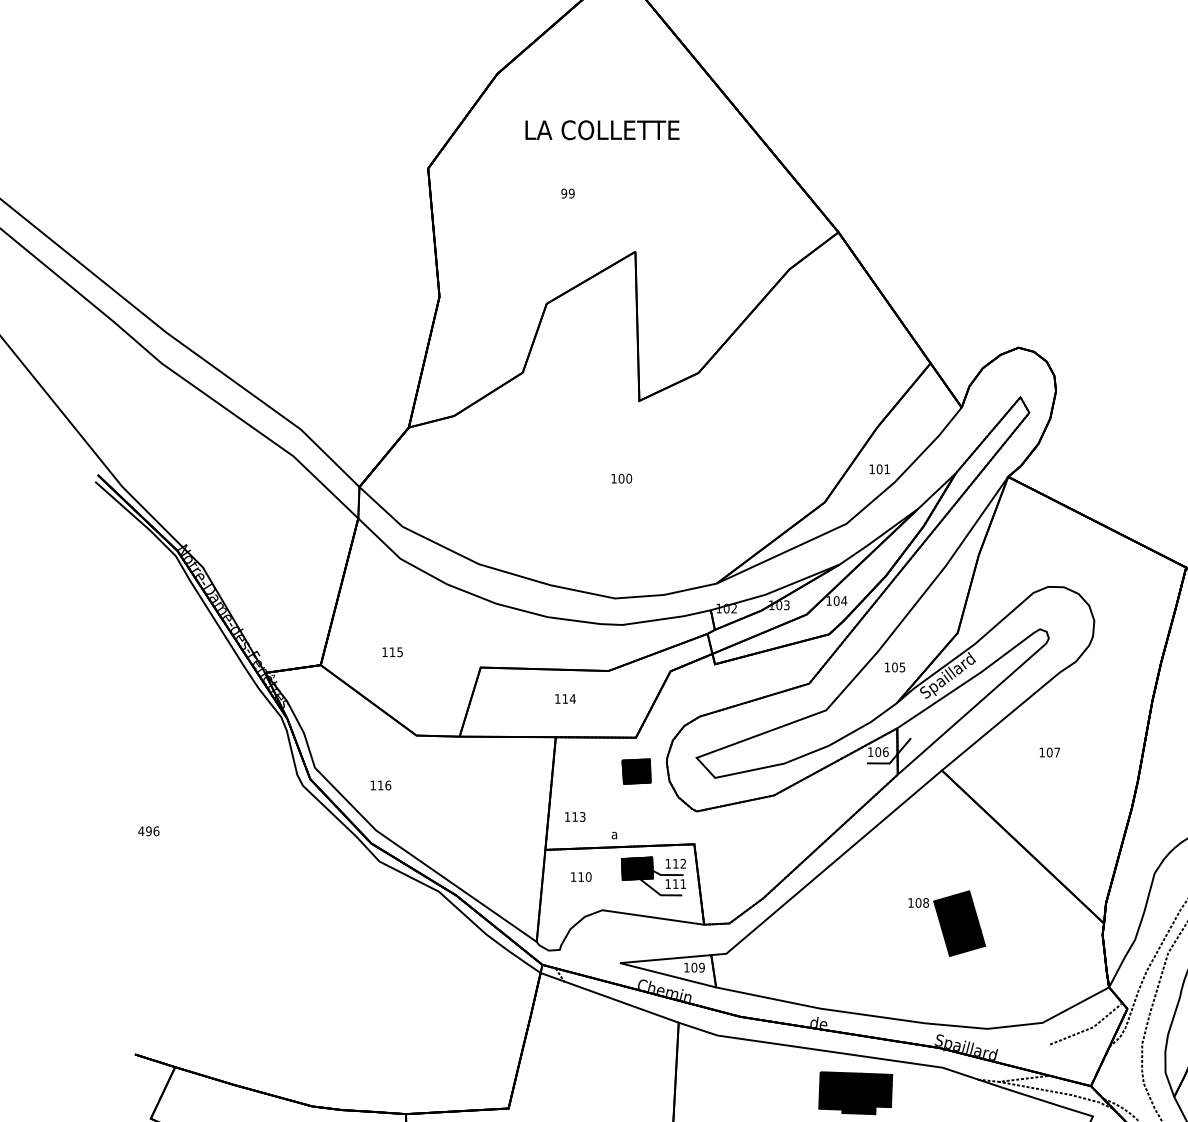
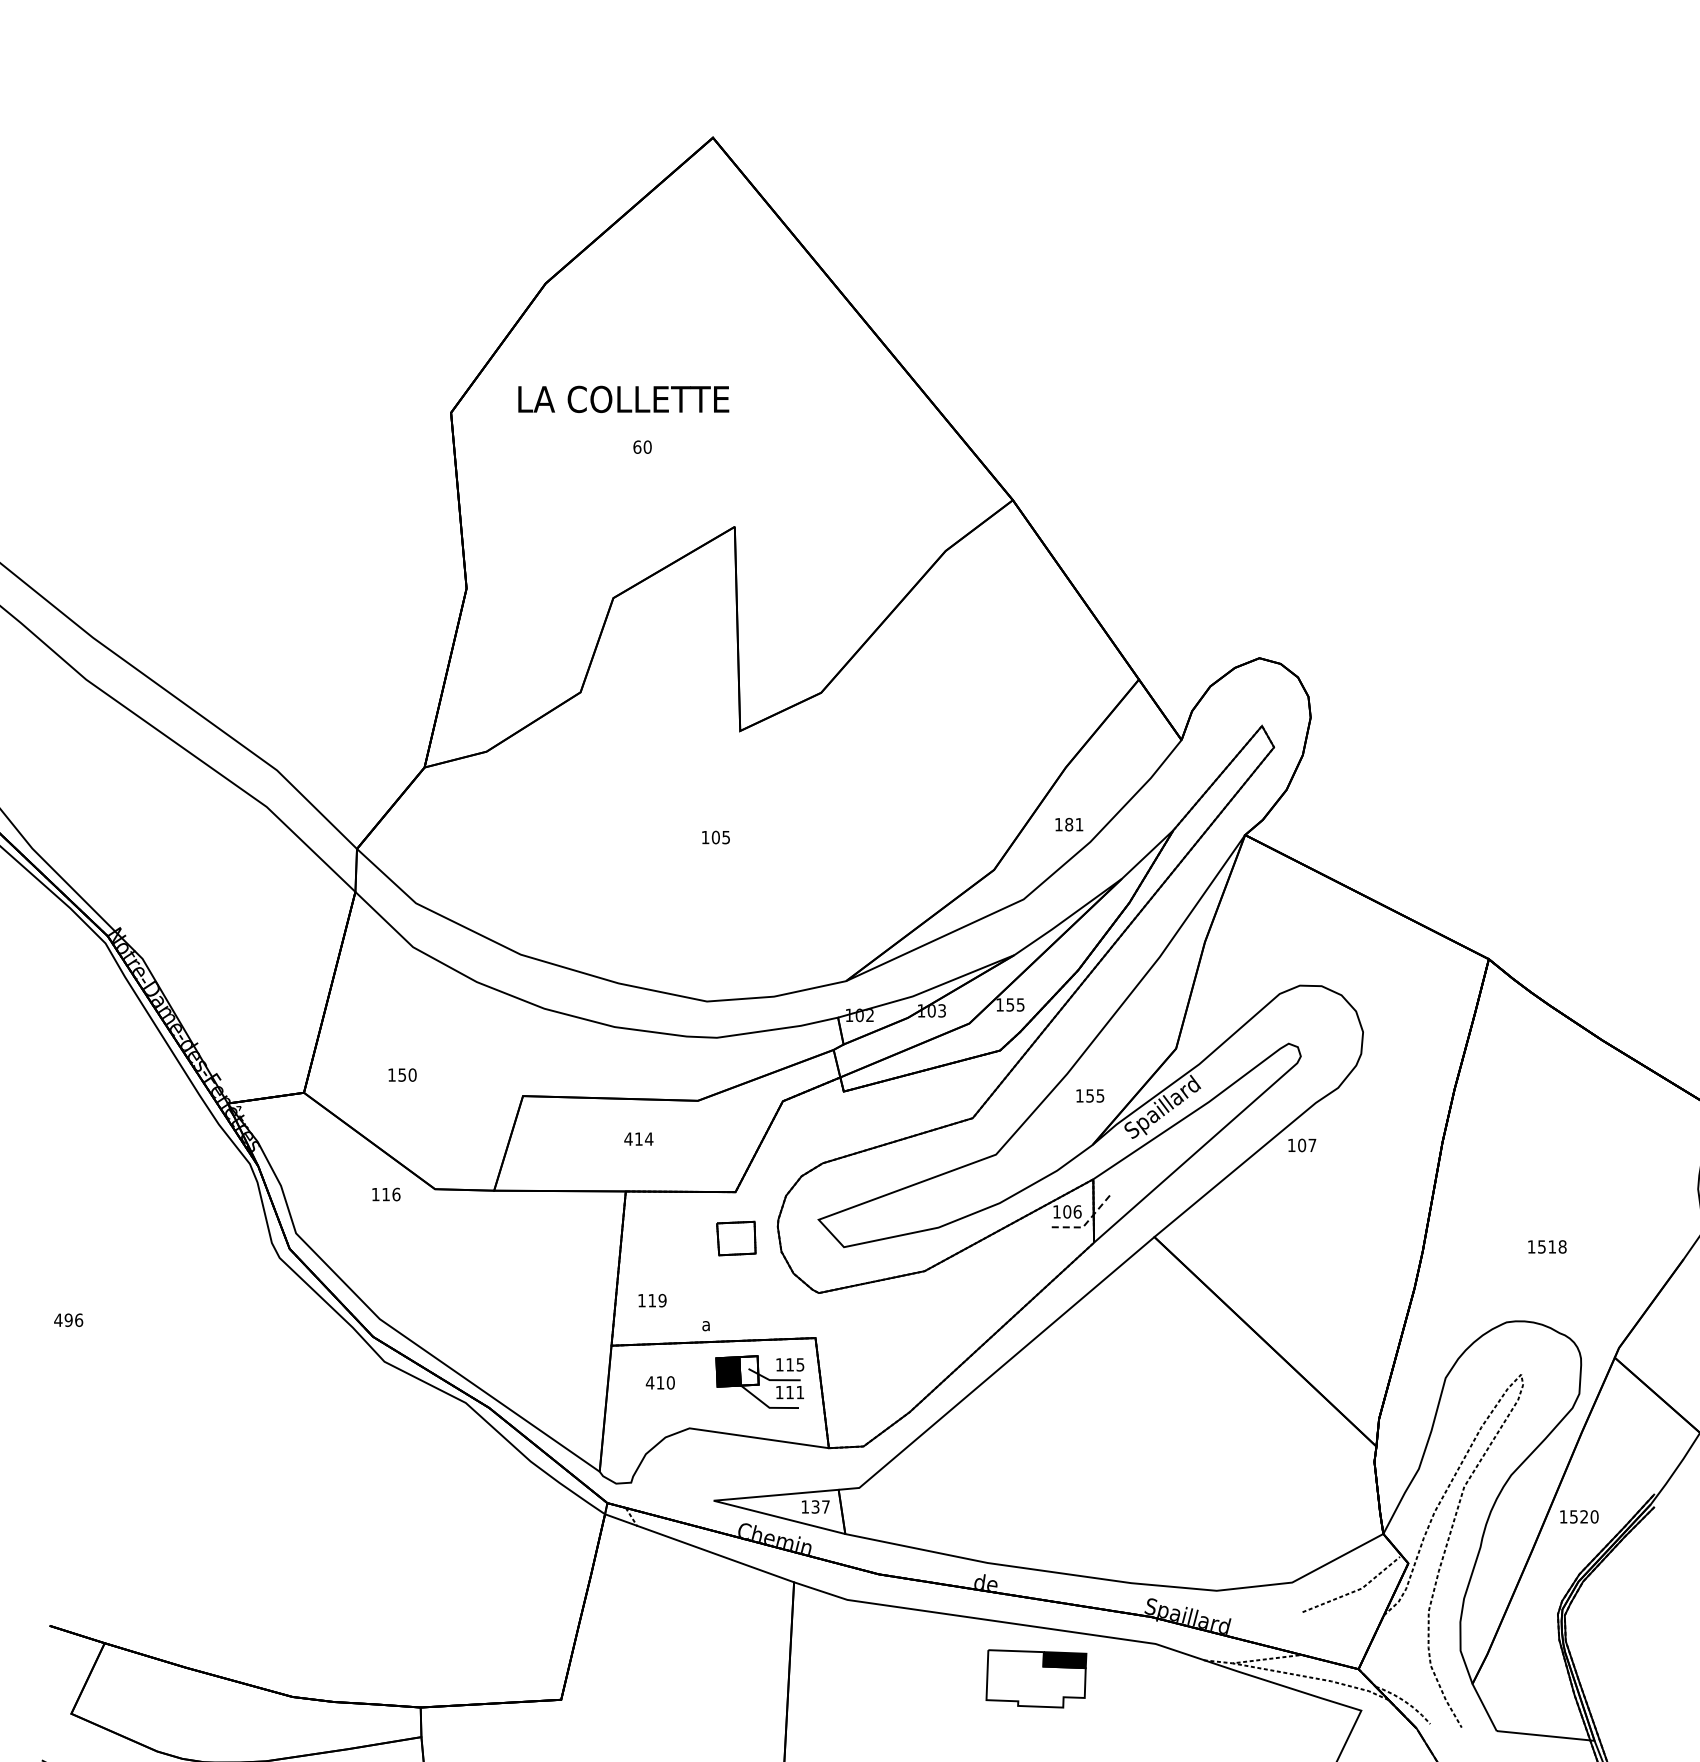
text: (602, 129) -> (623, 398), moved
text: (567, 193) -> (642, 446), 99 -> 60
text: (879, 469) -> (1069, 824), 101 -> 181
text: (629, 478) -> (726, 837), 100 -> 105
text: (840, 600) -> (1015, 1004), 104 -> 155
text: (396, 651) -> (407, 1074), 115 -> 150
text: (895, 667) -> (1090, 1095), 105 -> 155
text: (557, 698) -> (628, 1138), 114 -> 414
text: (1050, 752) -> (1302, 1145), moved
line: (893, 759) -> (1087, 1222), solid -> dashed
fill: (636, 771) -> (736, 1238), removed
text: (381, 785) -> (386, 1194), moved
text: (582, 816) -> (662, 1300), 113 -> 119
text: (683, 863) -> (800, 1364), 112 -> 115
fill: (645, 867) -> (748, 1370), removed
text: (573, 876) -> (649, 1382), 110 -> 410
part: (947, 923) -> (1161, 1446), removed
text: (698, 967) -> (820, 1506), 109 -> 137
fill: (855, 1092) -> (1035, 1678), removed

